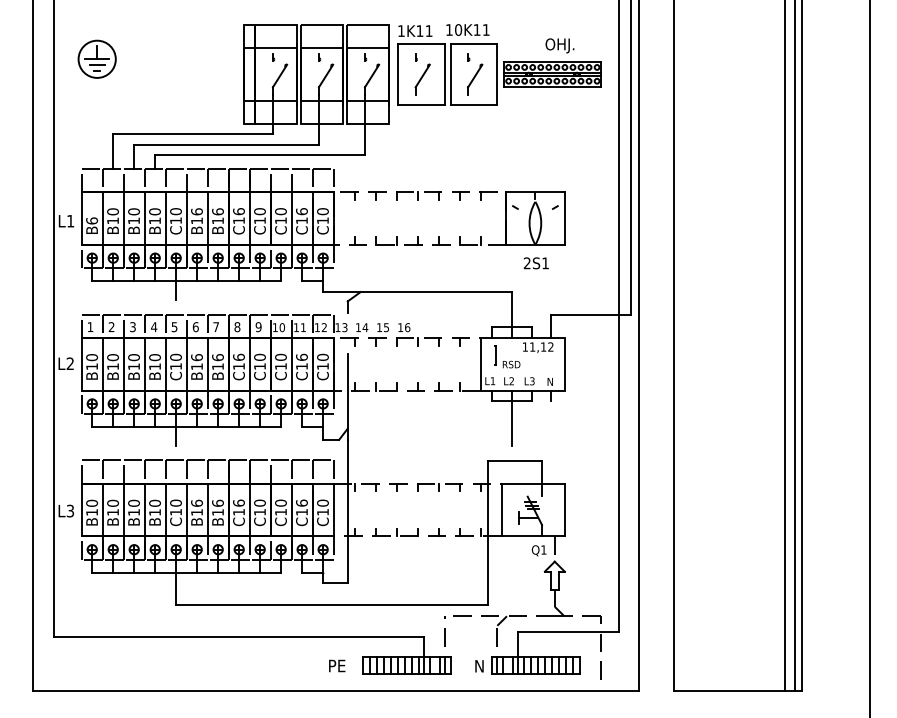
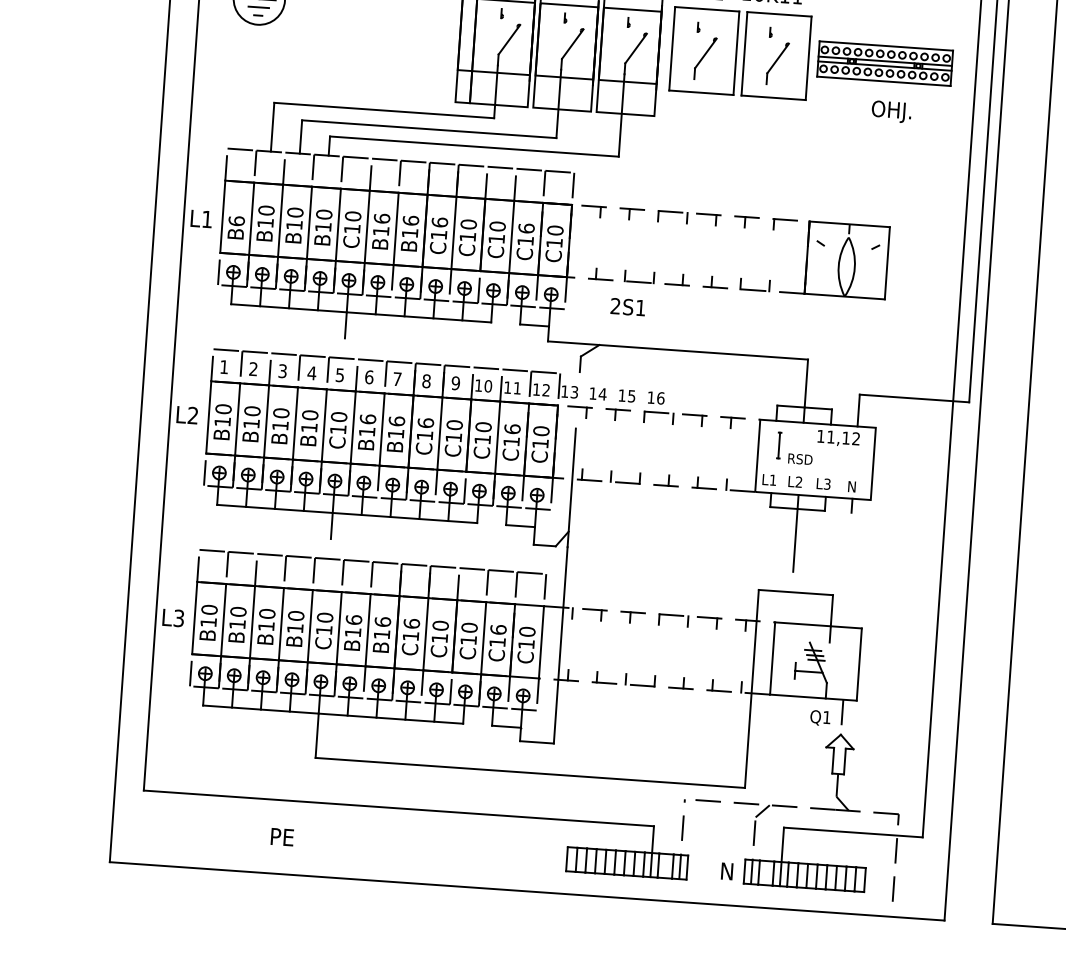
text: (559, 45) -> (890, 111), moved
text: (535, 263) -> (626, 307), moved
text: (337, 665) -> (282, 836), moved

